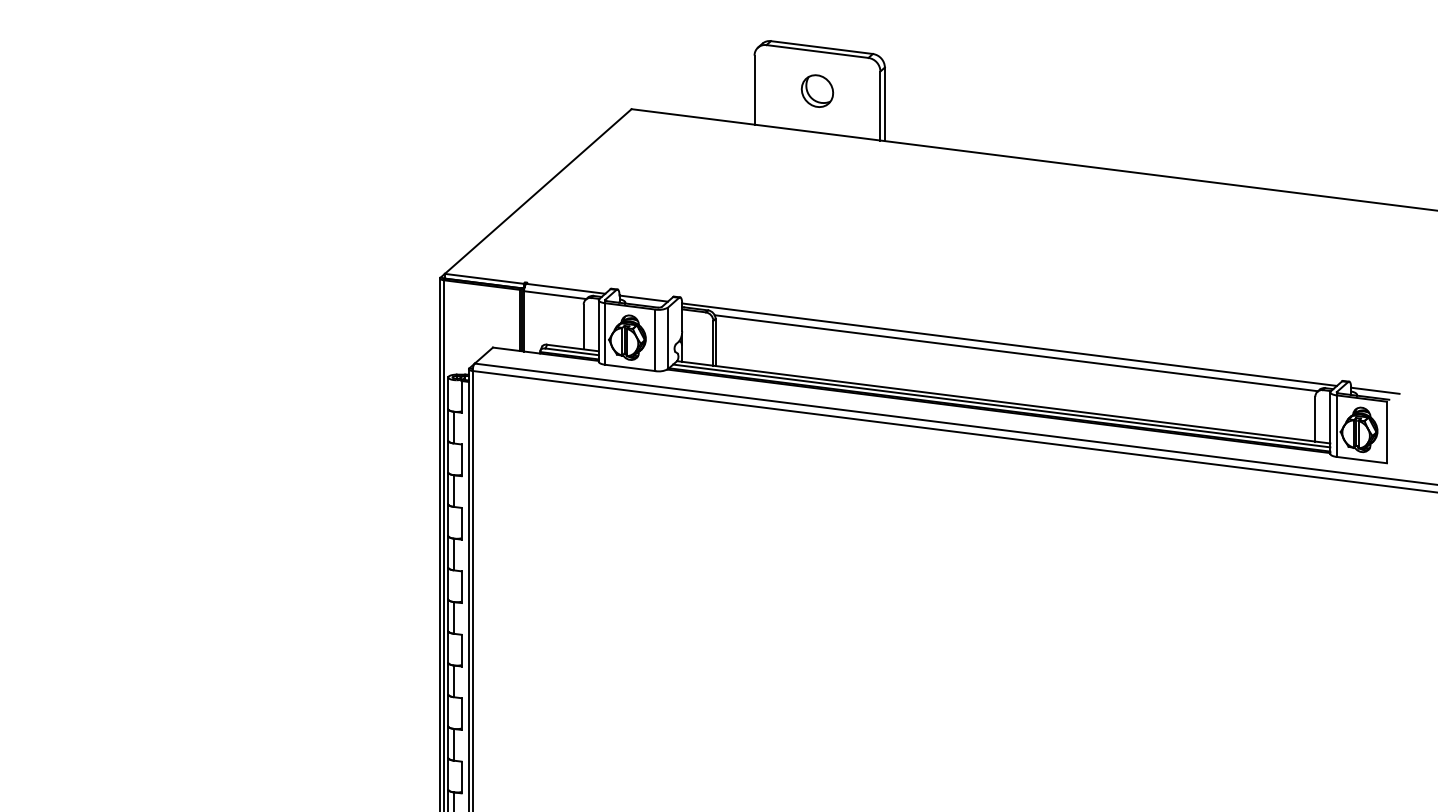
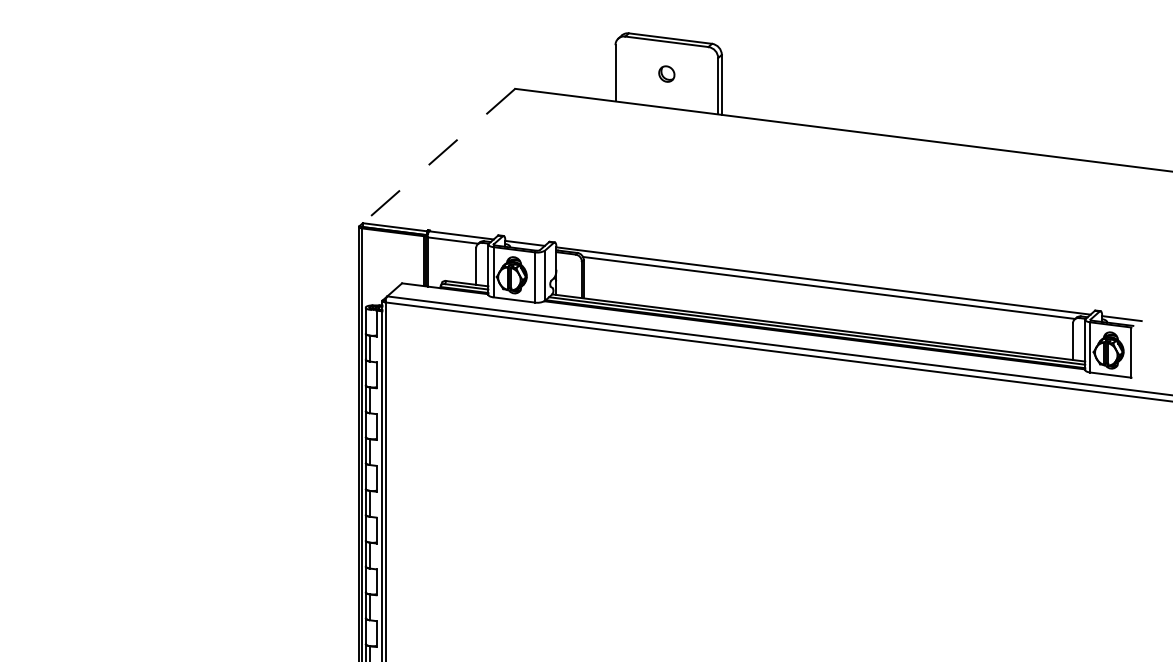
part: (817, 90) -> (666, 73), size x0.6
line: (537, 191) -> (438, 156), solid -> dashed

